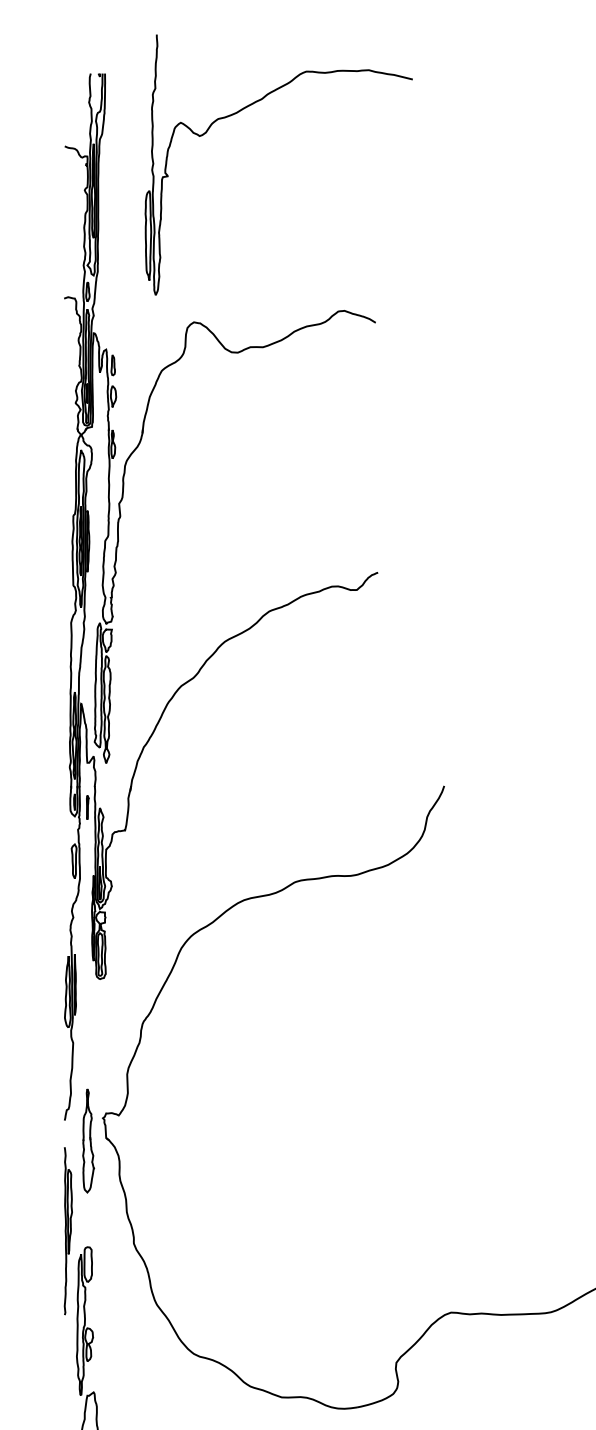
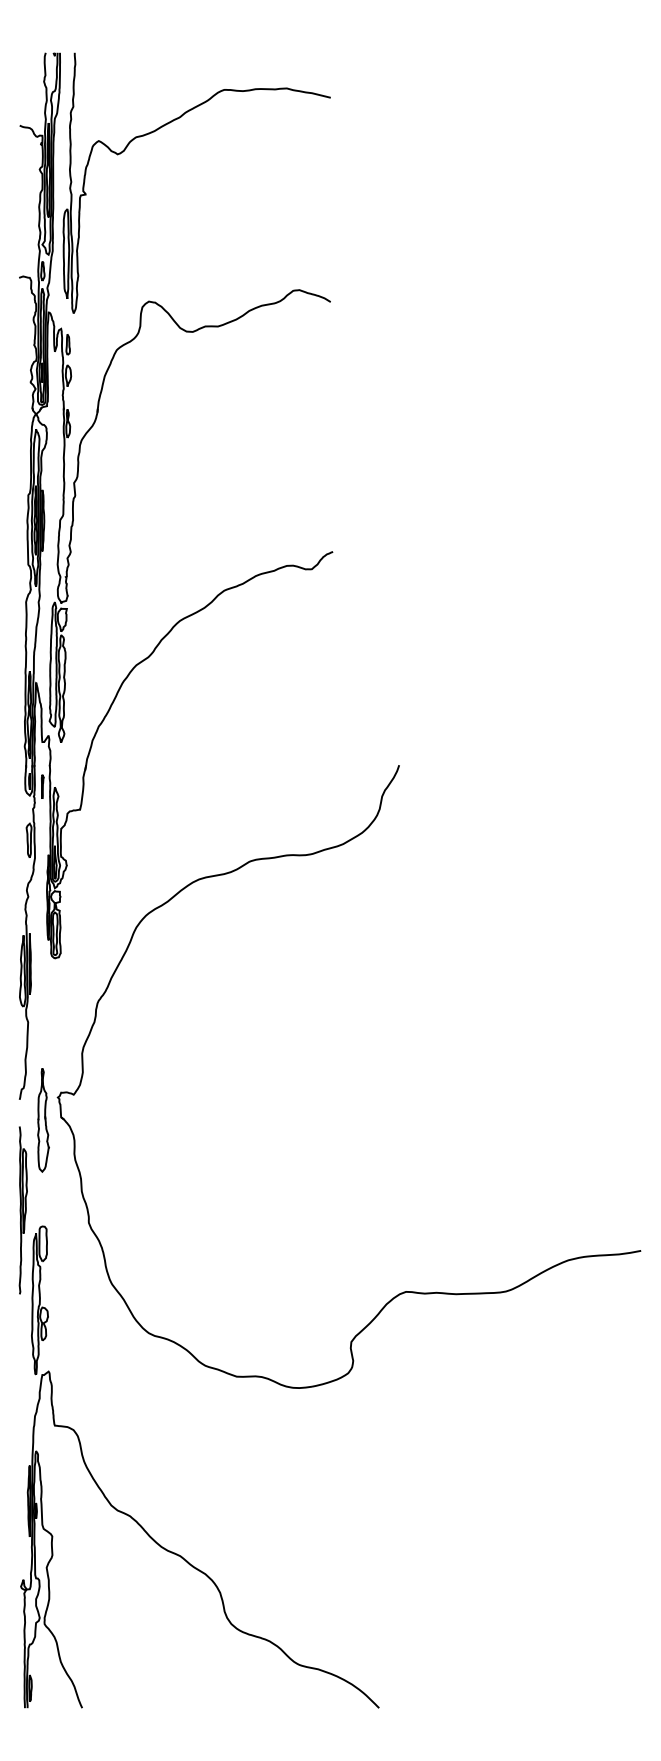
part: (250, 106) -> (168, 124), moved

